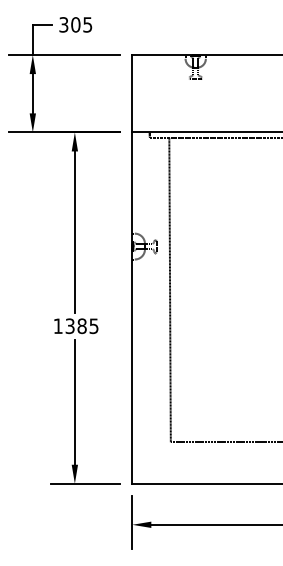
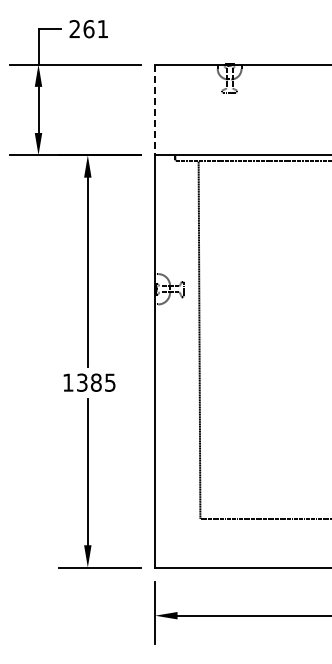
text: (75, 25) -> (88, 29), 305 -> 261
line: (132, 94) -> (155, 110), solid -> dashed

